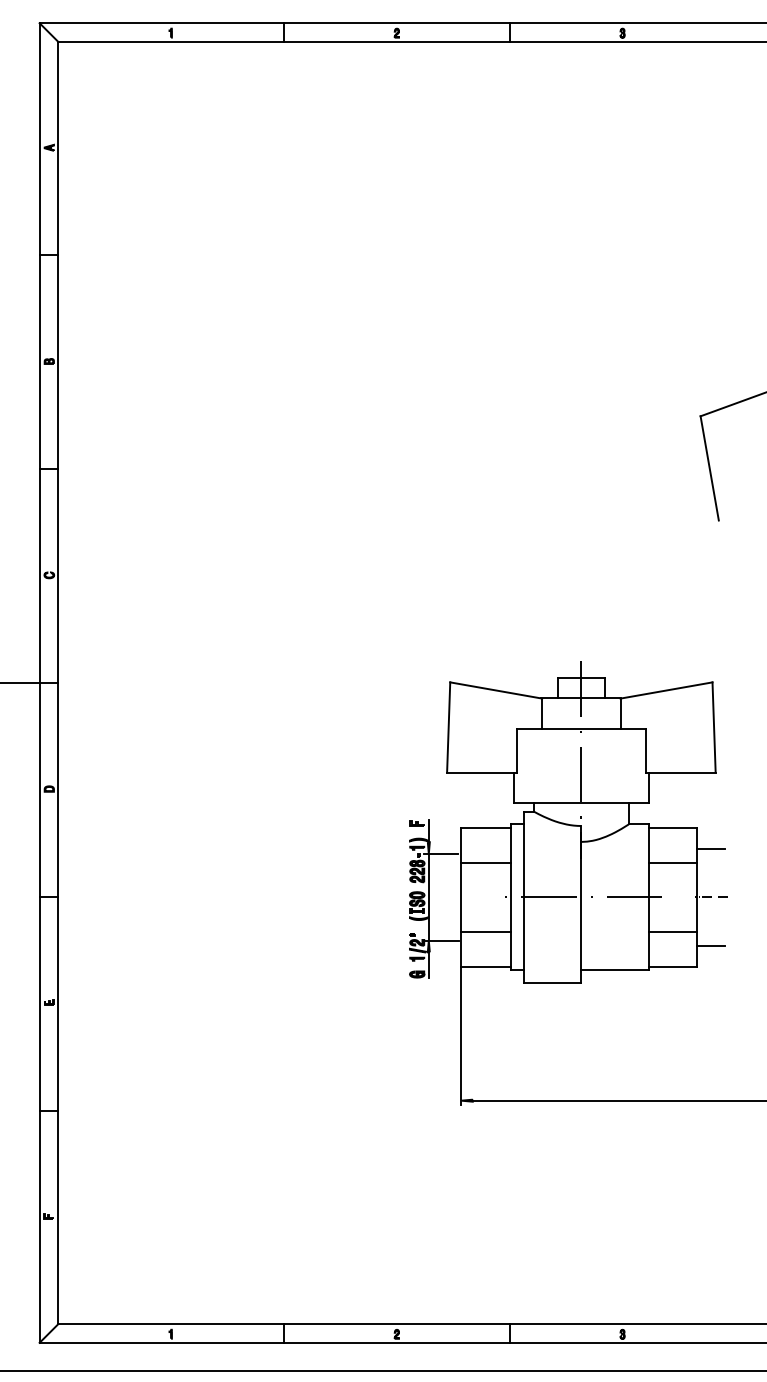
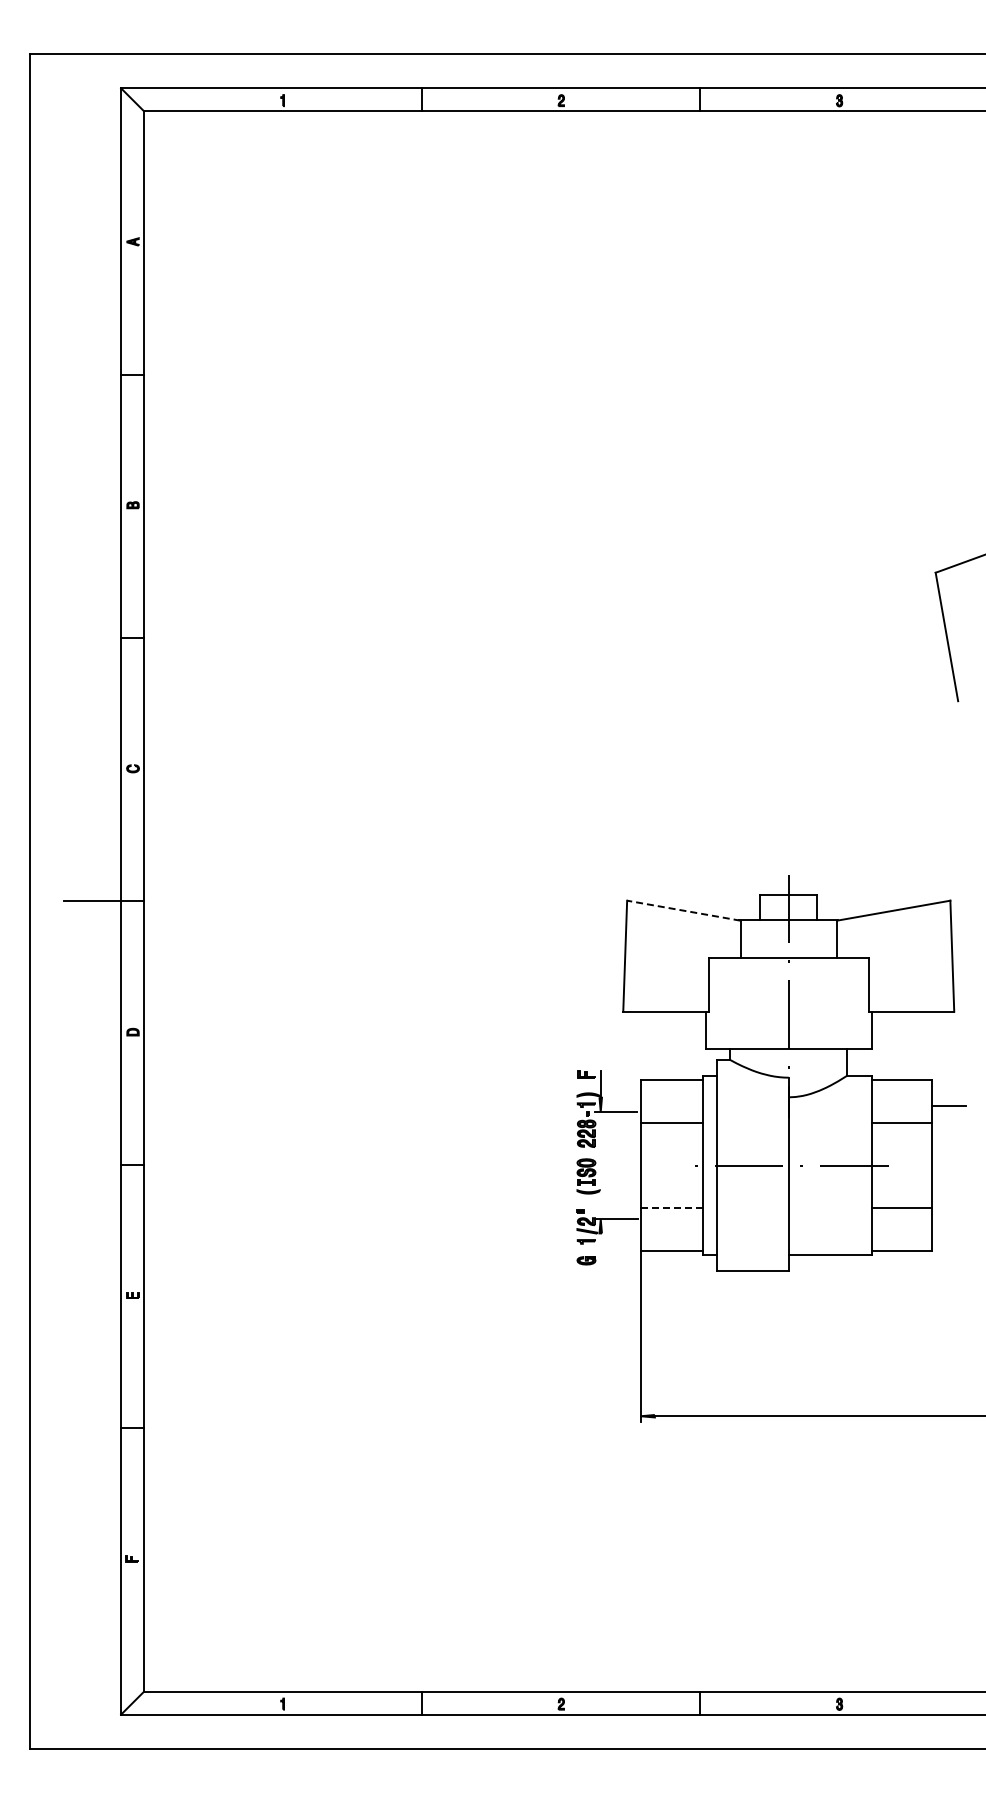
line: (495, 690) -> (683, 910), solid -> dashed
line: (428, 897) -> (600, 1165), removed
line: (710, 897) -> (948, 1165), removed
line: (486, 932) -> (671, 1208), solid -> dashed
line: (710, 945) -> (948, 1225), removed
line: (428, 965) -> (600, 1249), removed

